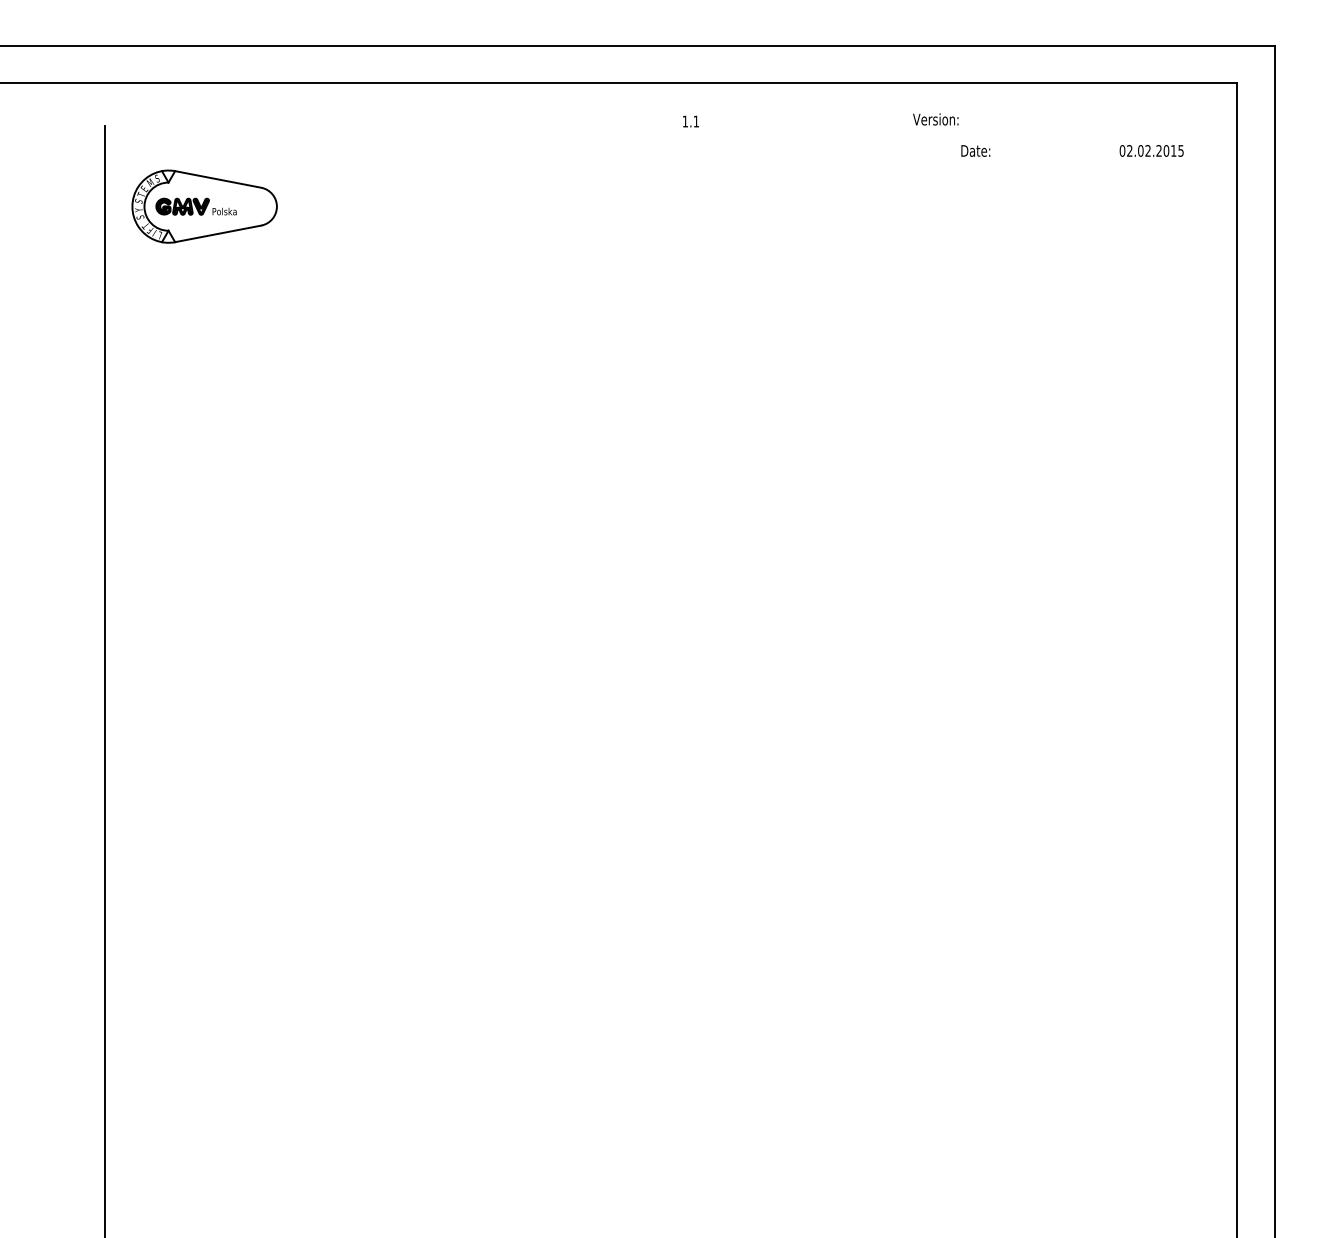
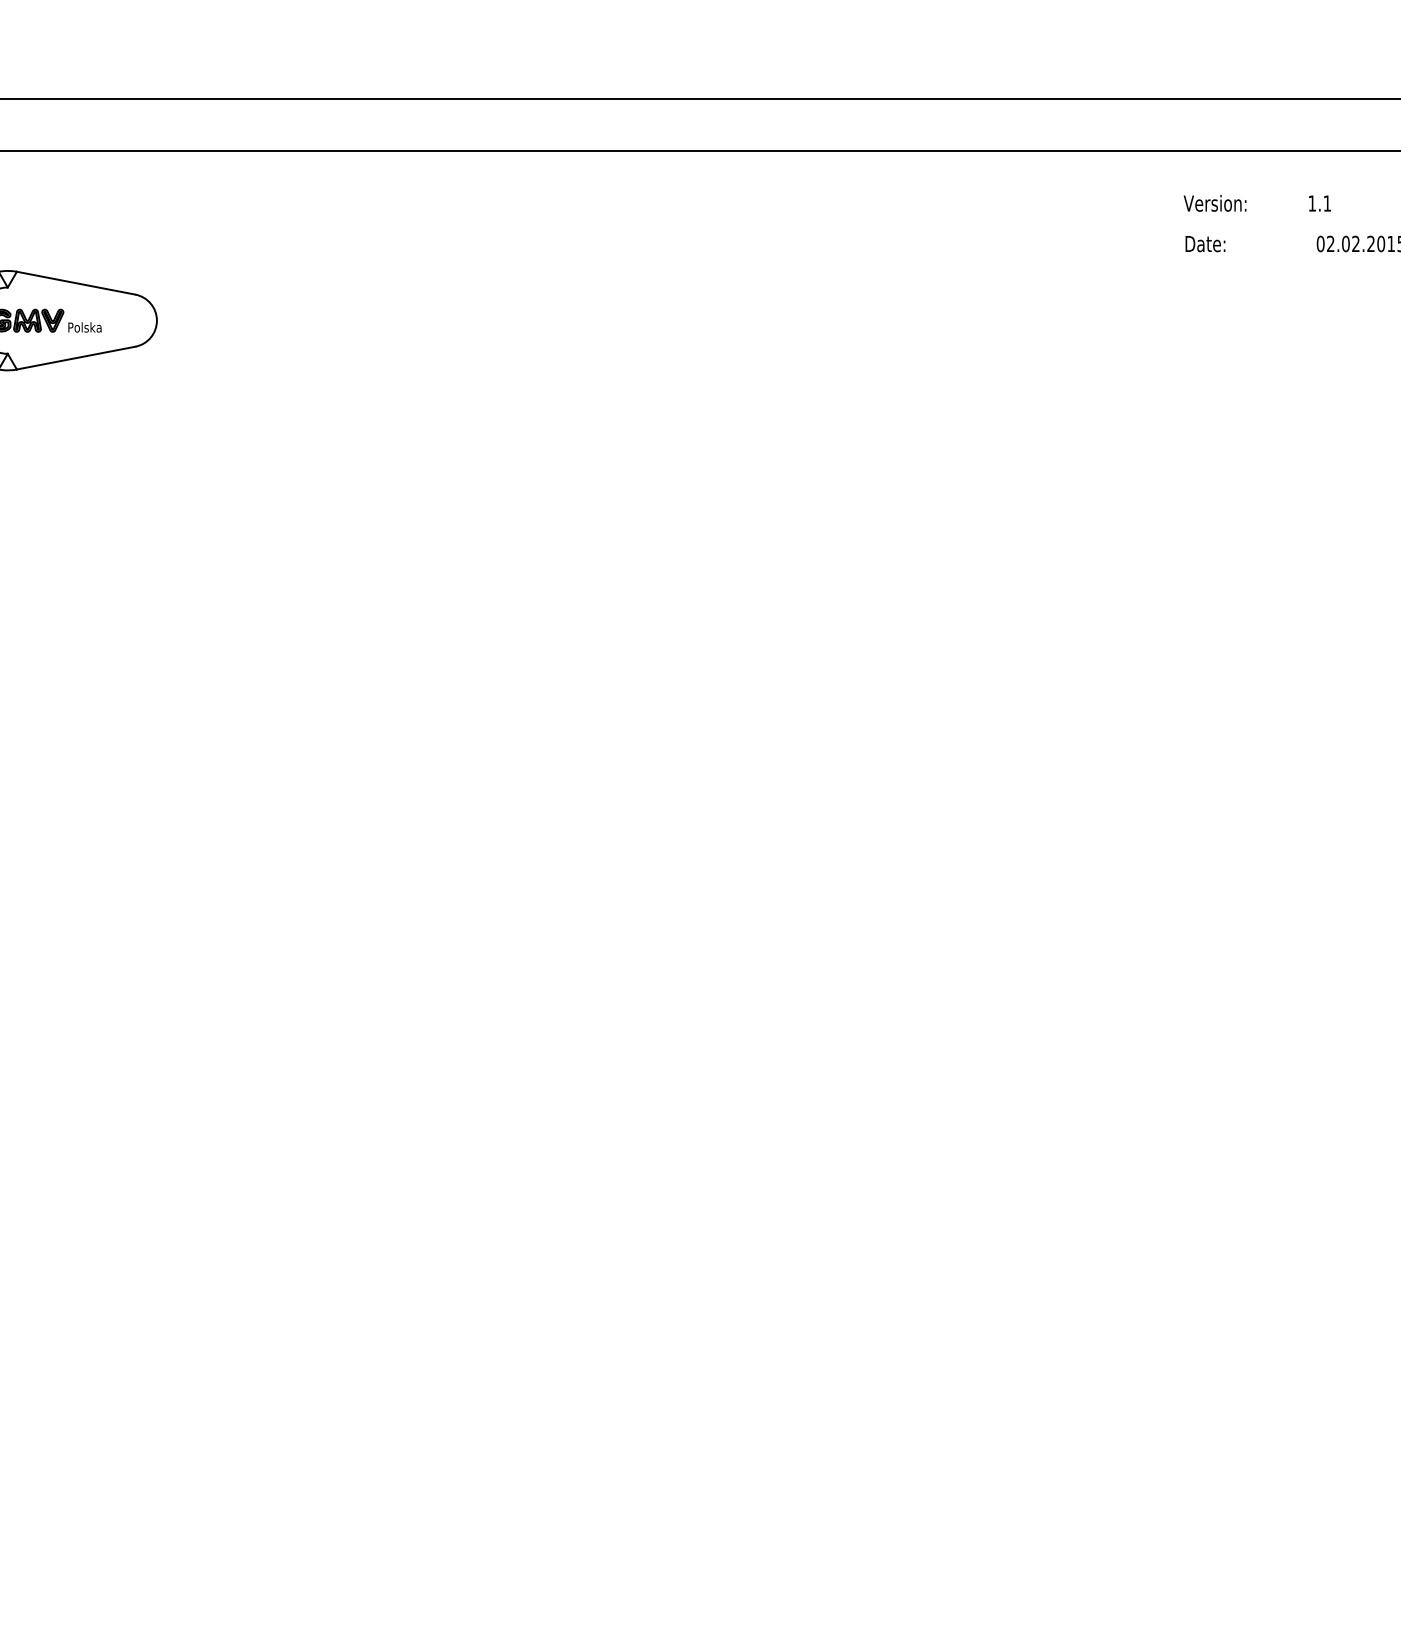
text: (935, 119) -> (1214, 203), moved
text: (690, 121) -> (1319, 203), moved
text: (975, 150) -> (1205, 243), moved

